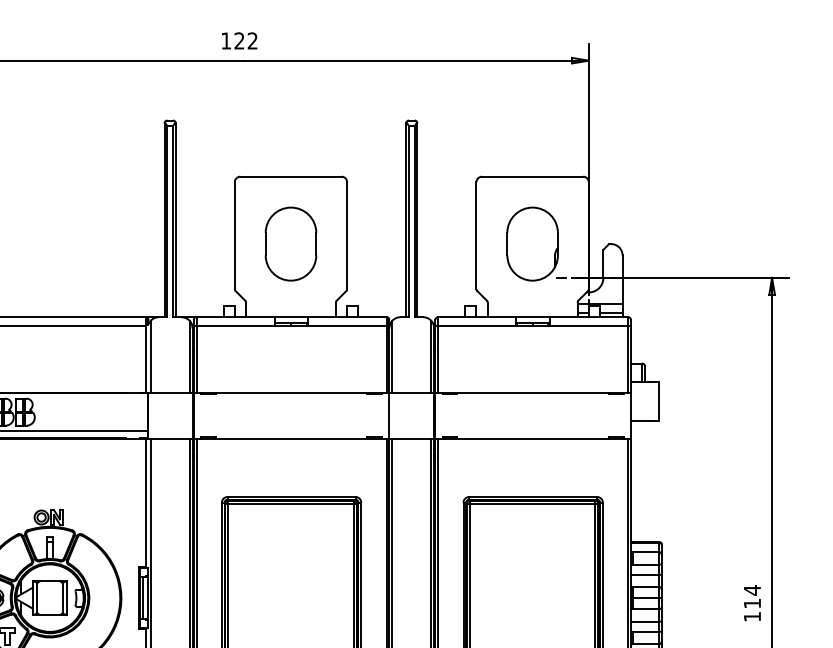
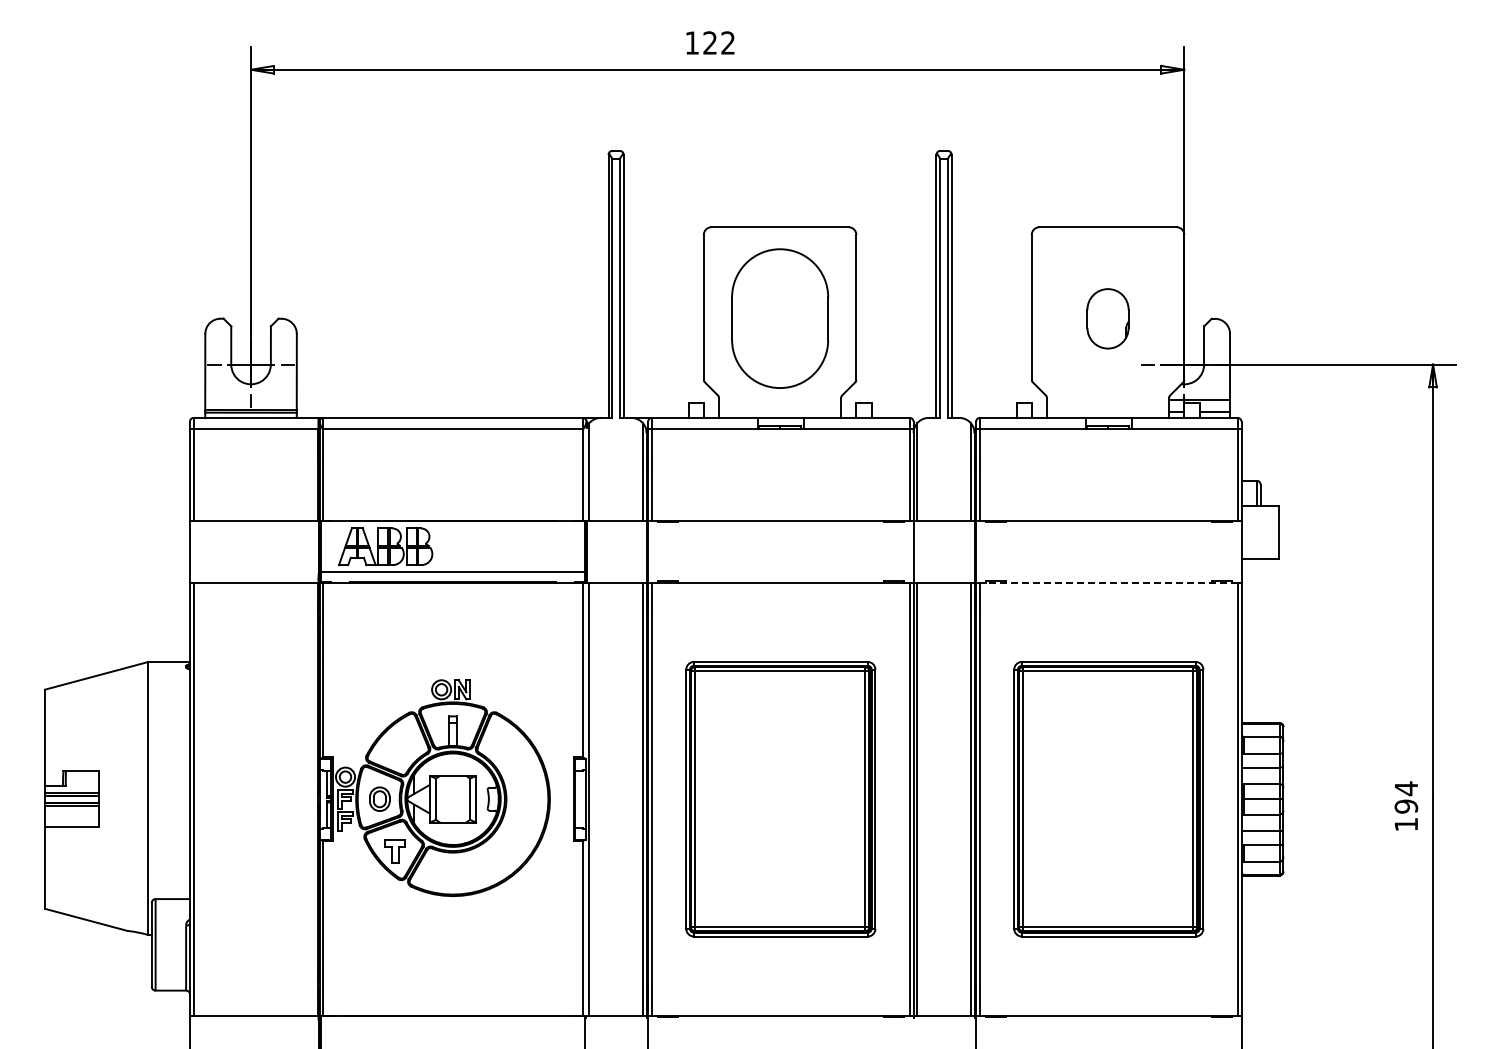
part: (290, 243) -> (779, 318), size x1.4
part: (532, 243) -> (1107, 318), size x0.6
line: (532, 438) -> (1108, 582), solid -> dashed
line: (142, 597) -> (578, 798), removed
text: (752, 603) -> (1406, 806), 114 -> 194

